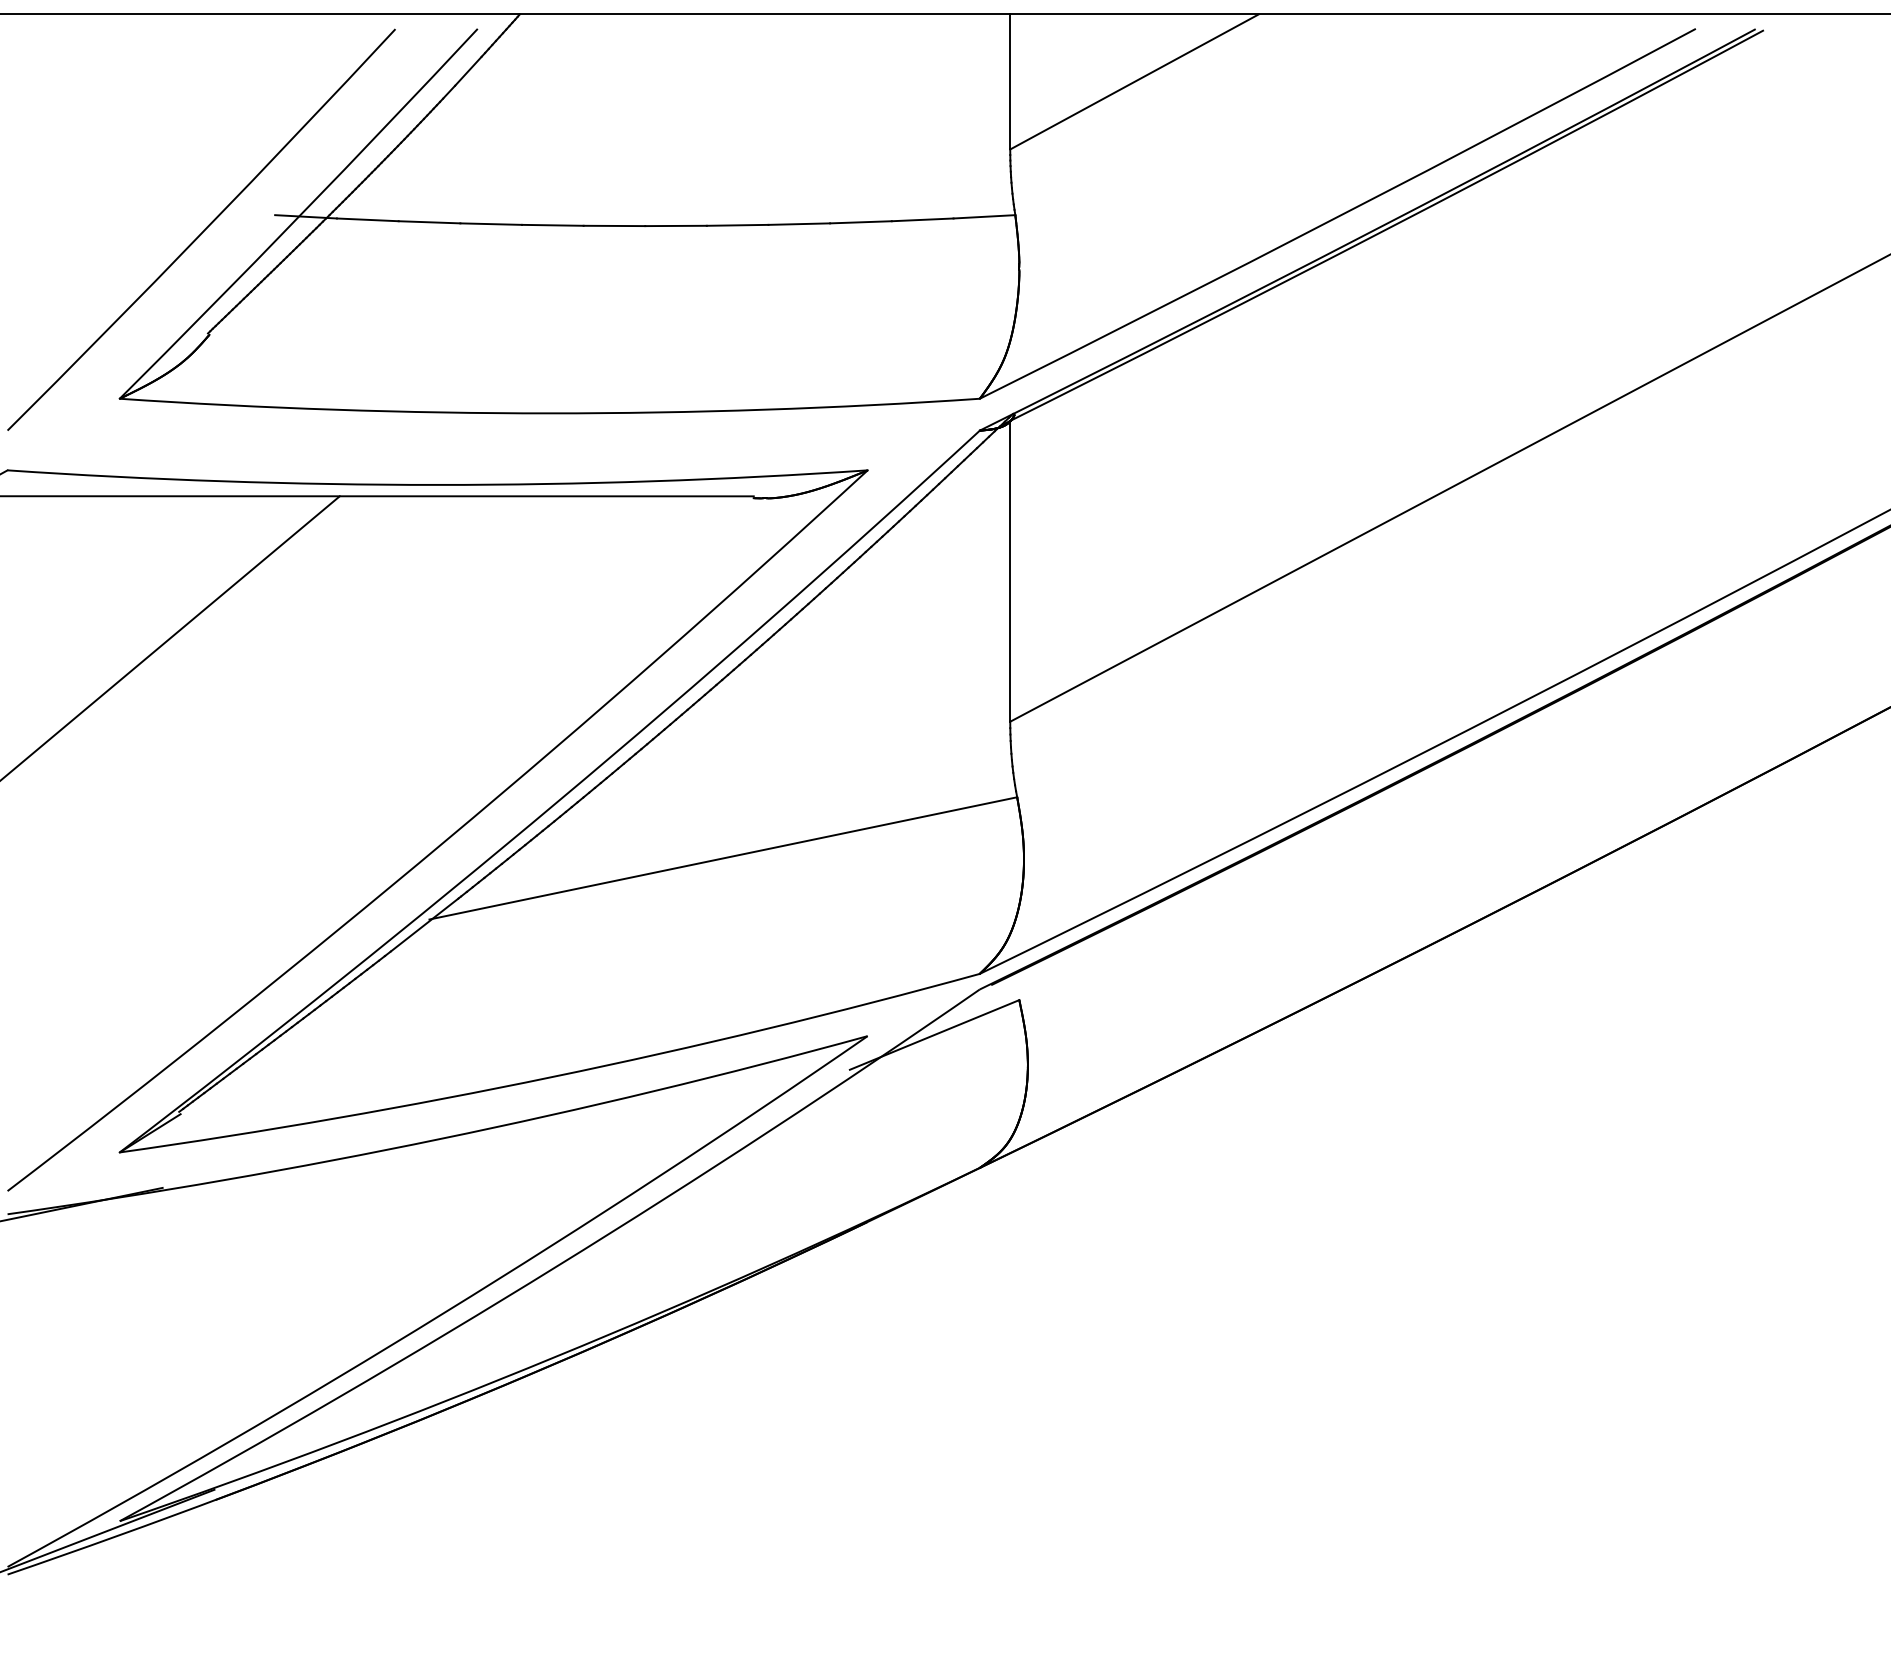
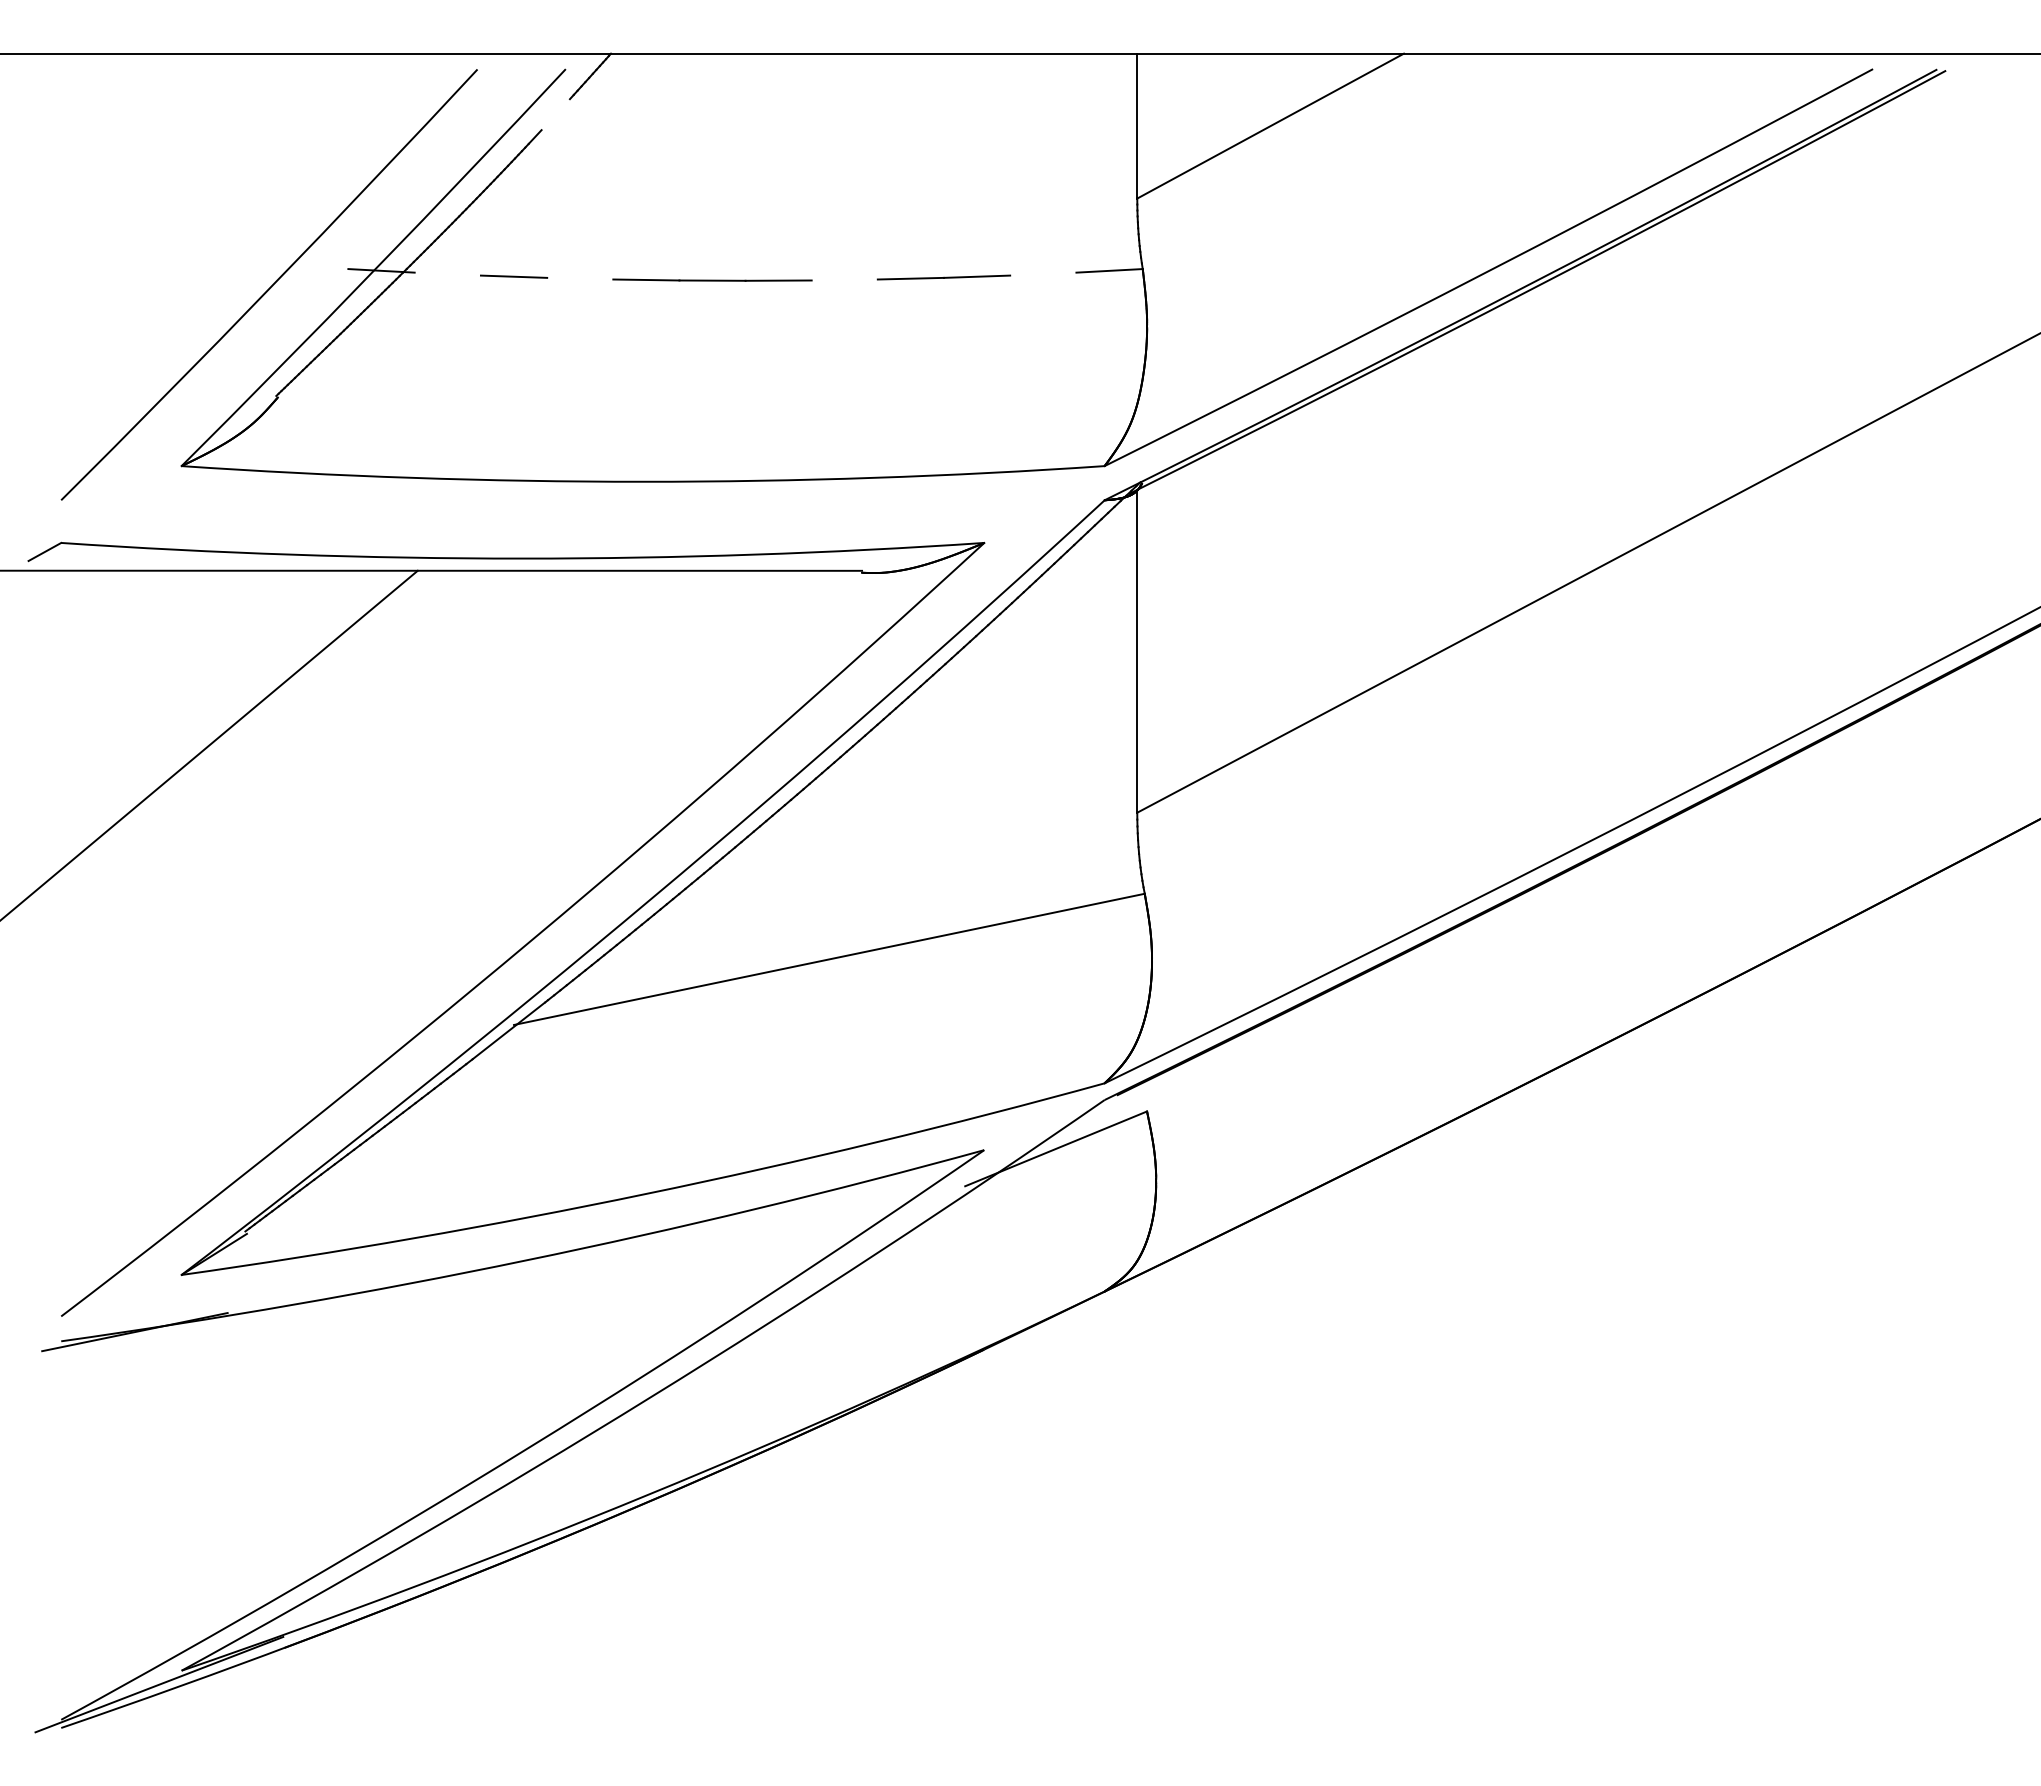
line: (468, 71) -> (555, 114), removed
line: (367, 219) -> (447, 273), removed
line: (922, 219) -> (1043, 273), removed
line: (491, 223) -> (580, 278), removed
line: (737, 224) -> (844, 279), removed

